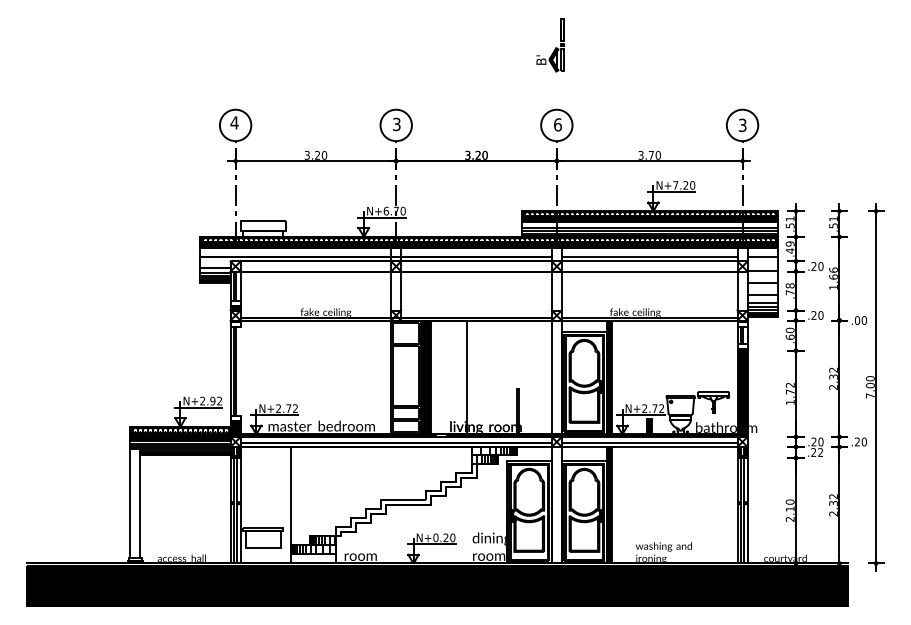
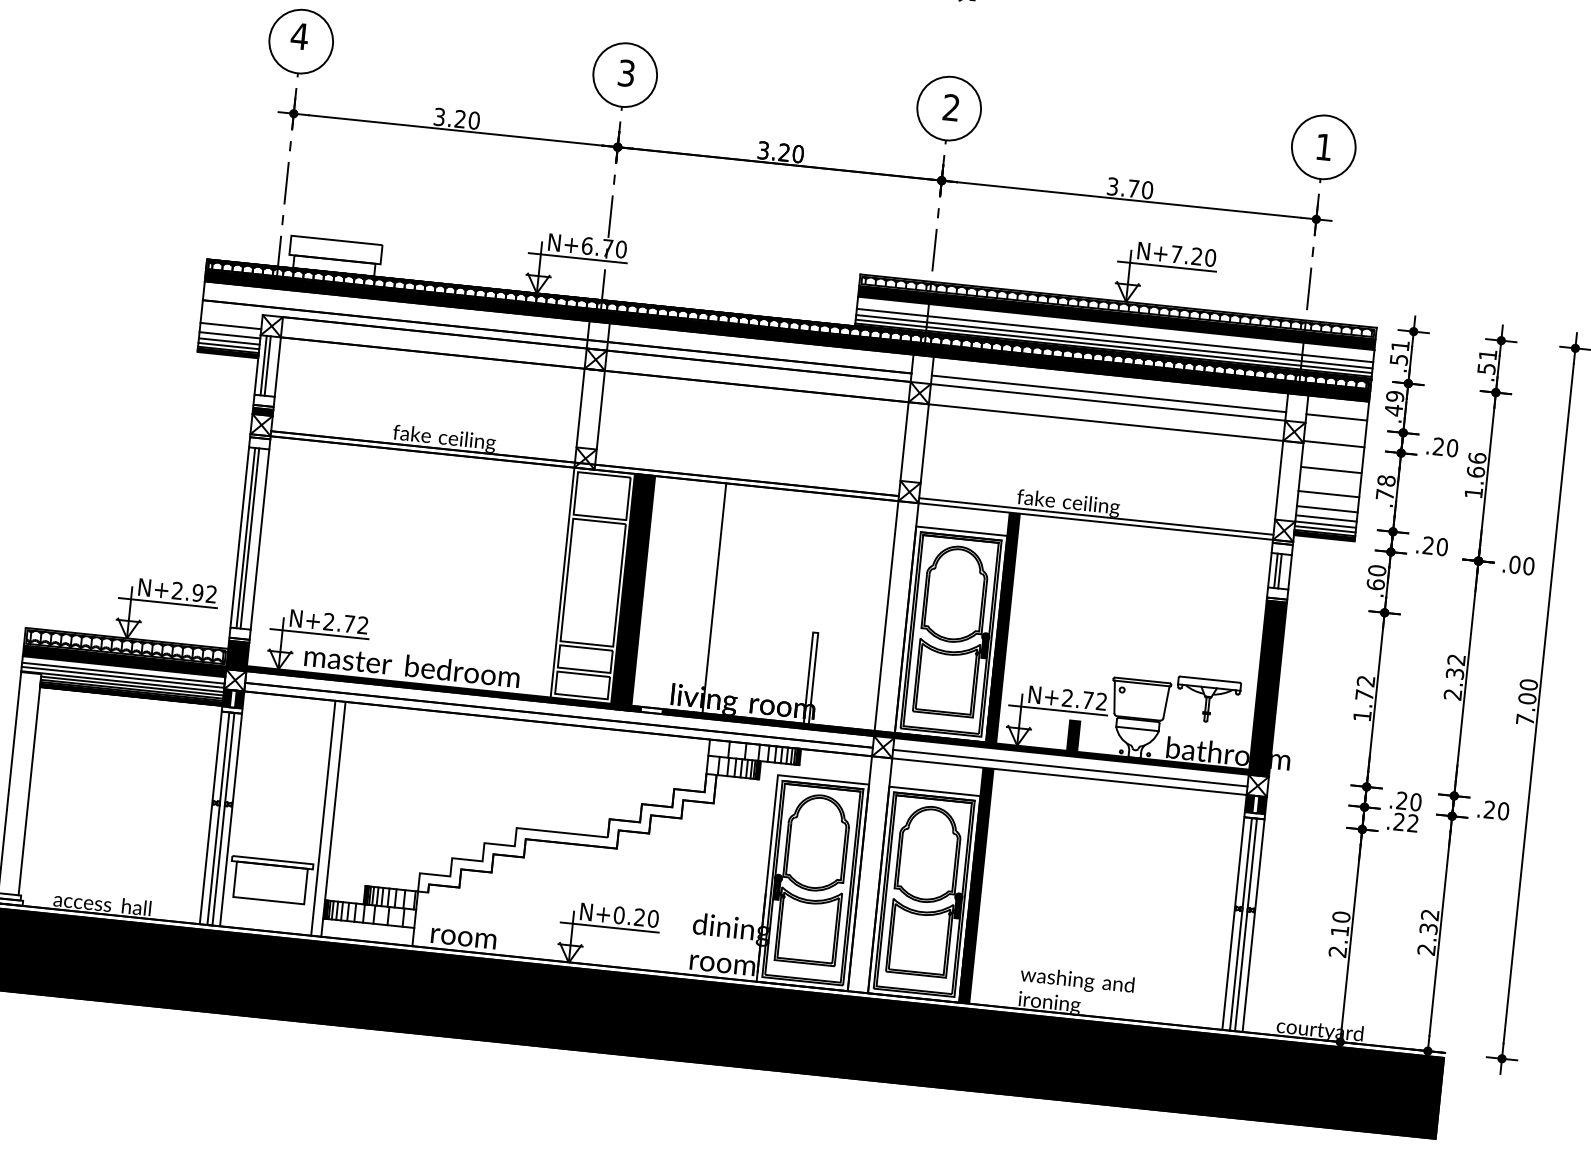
text: (557, 124) -> (950, 106), 6 -> 2
text: (742, 124) -> (1323, 145), 3 -> 1
line: (240, 371) -> (259, 539), added
line: (285, 505) -> (322, 818), added

